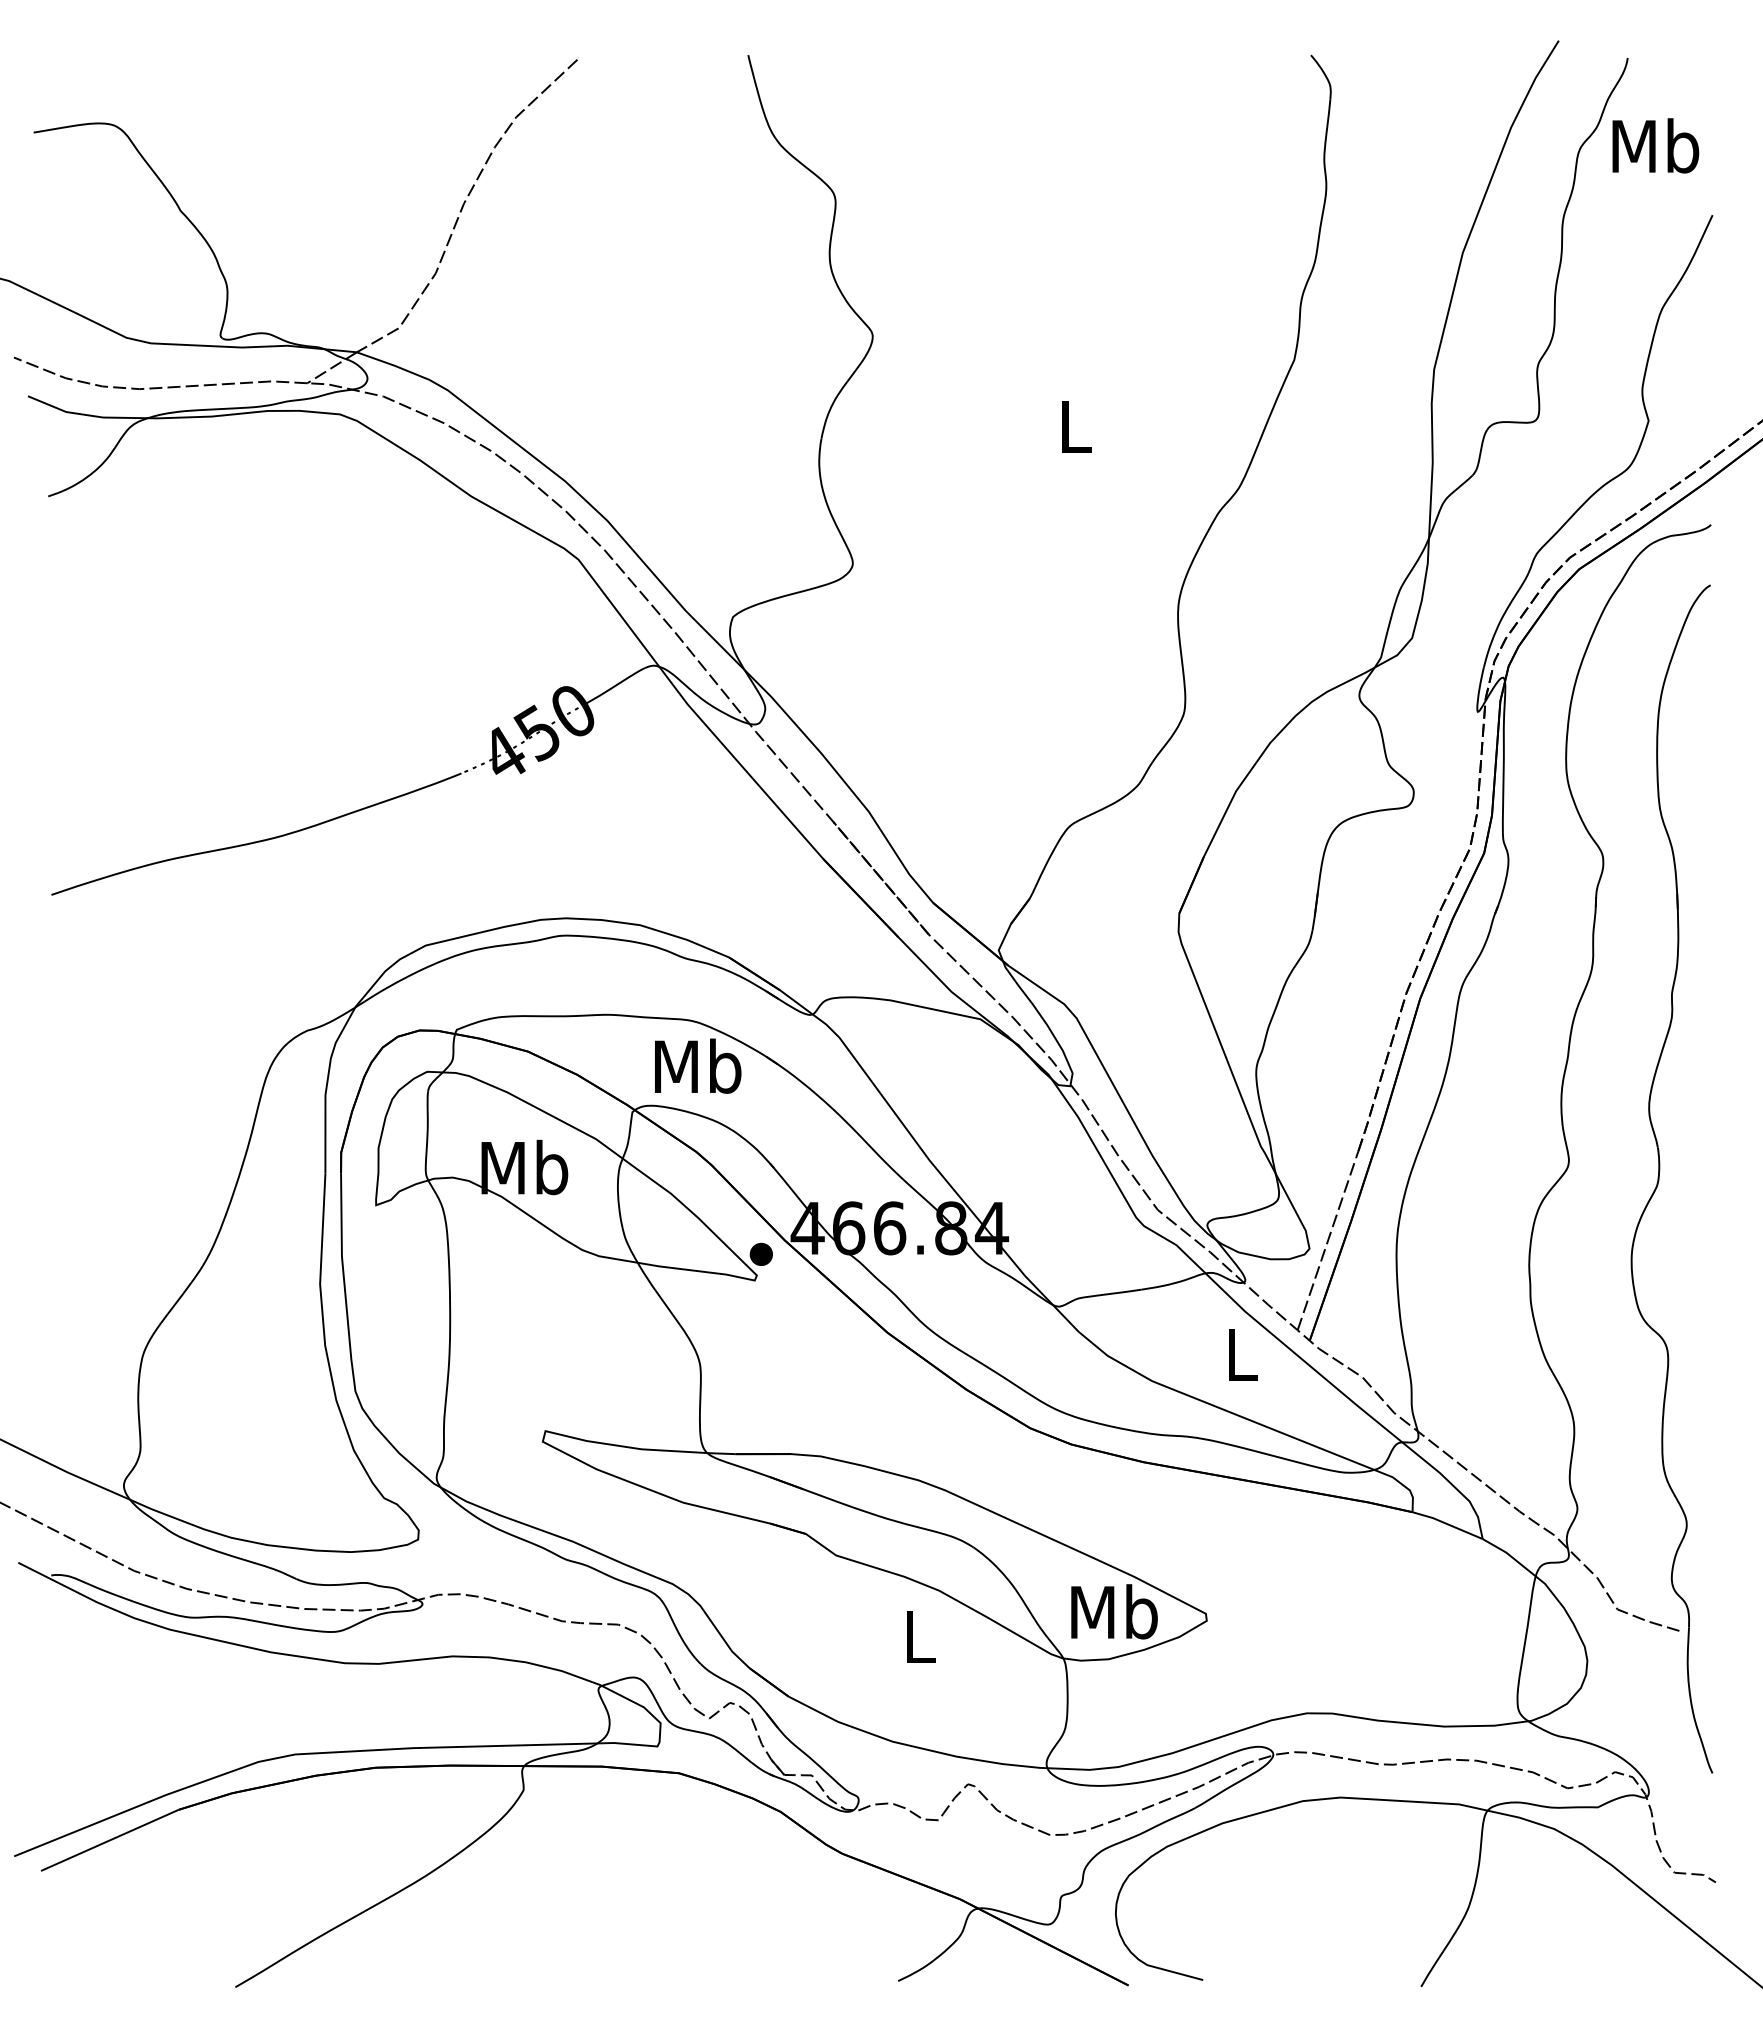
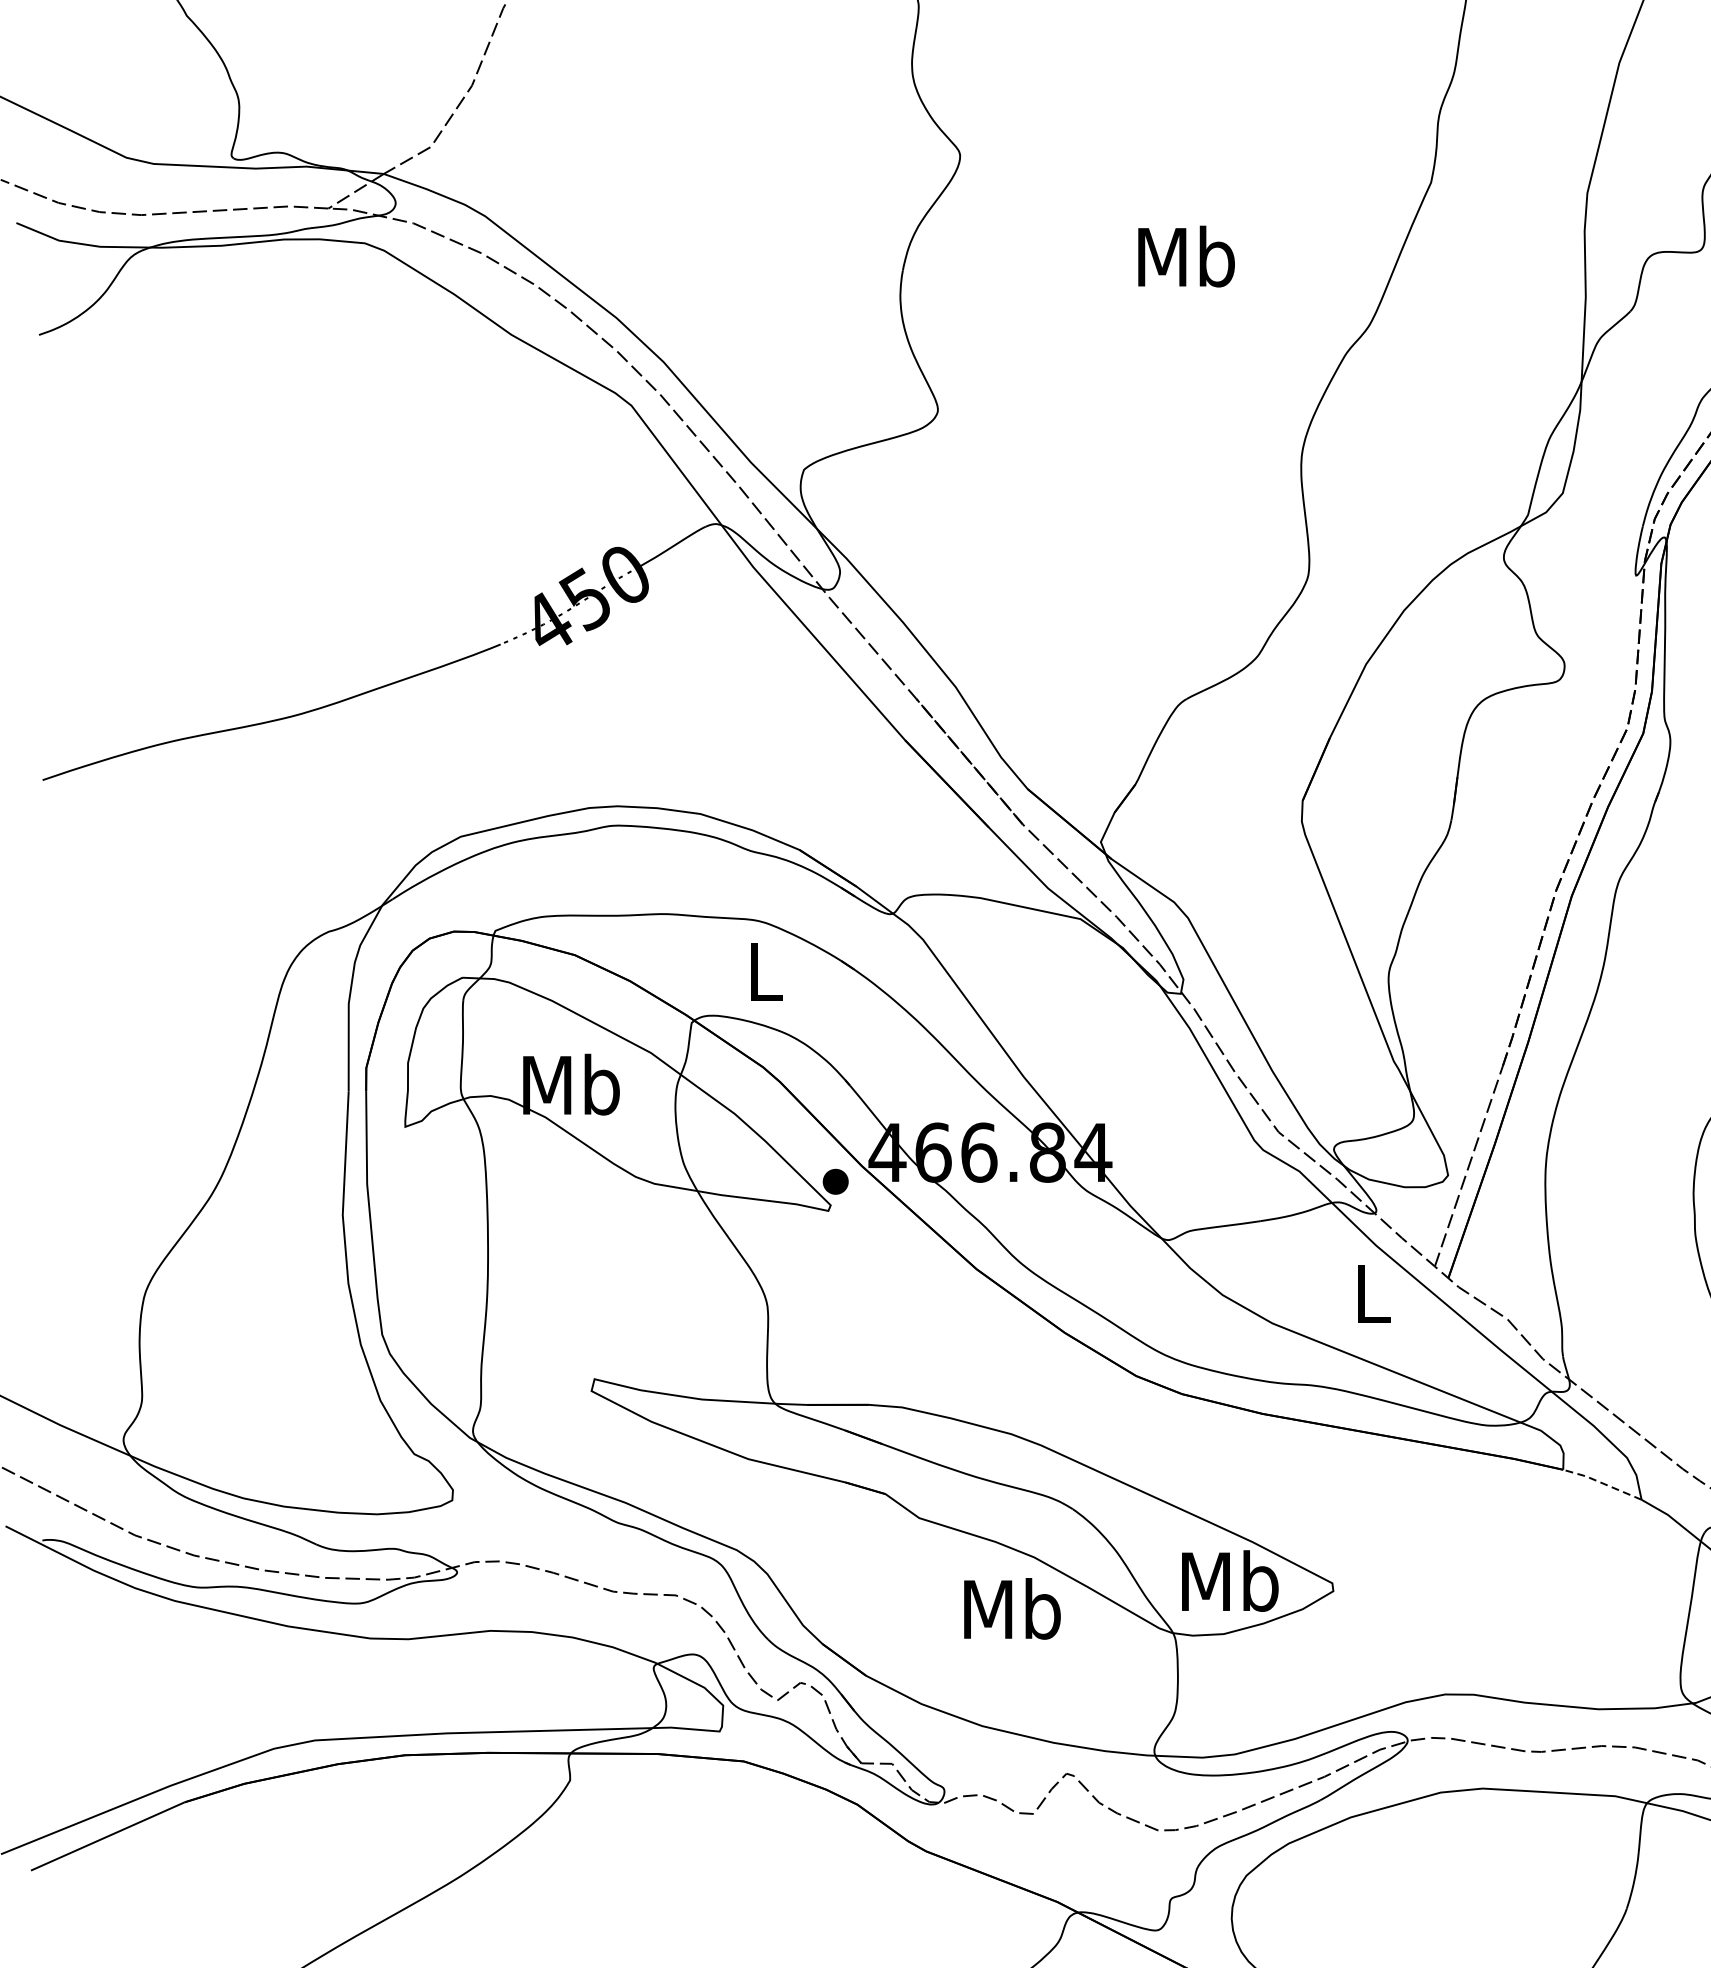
text: (1075, 425) -> (1186, 255), L -> Mb
text: (698, 1065) -> (765, 970), Mb -> L
line: (1446, 1523) -> (1601, 1482), solid -> dashed
text: (919, 1636) -> (1012, 1608), L -> Mb

